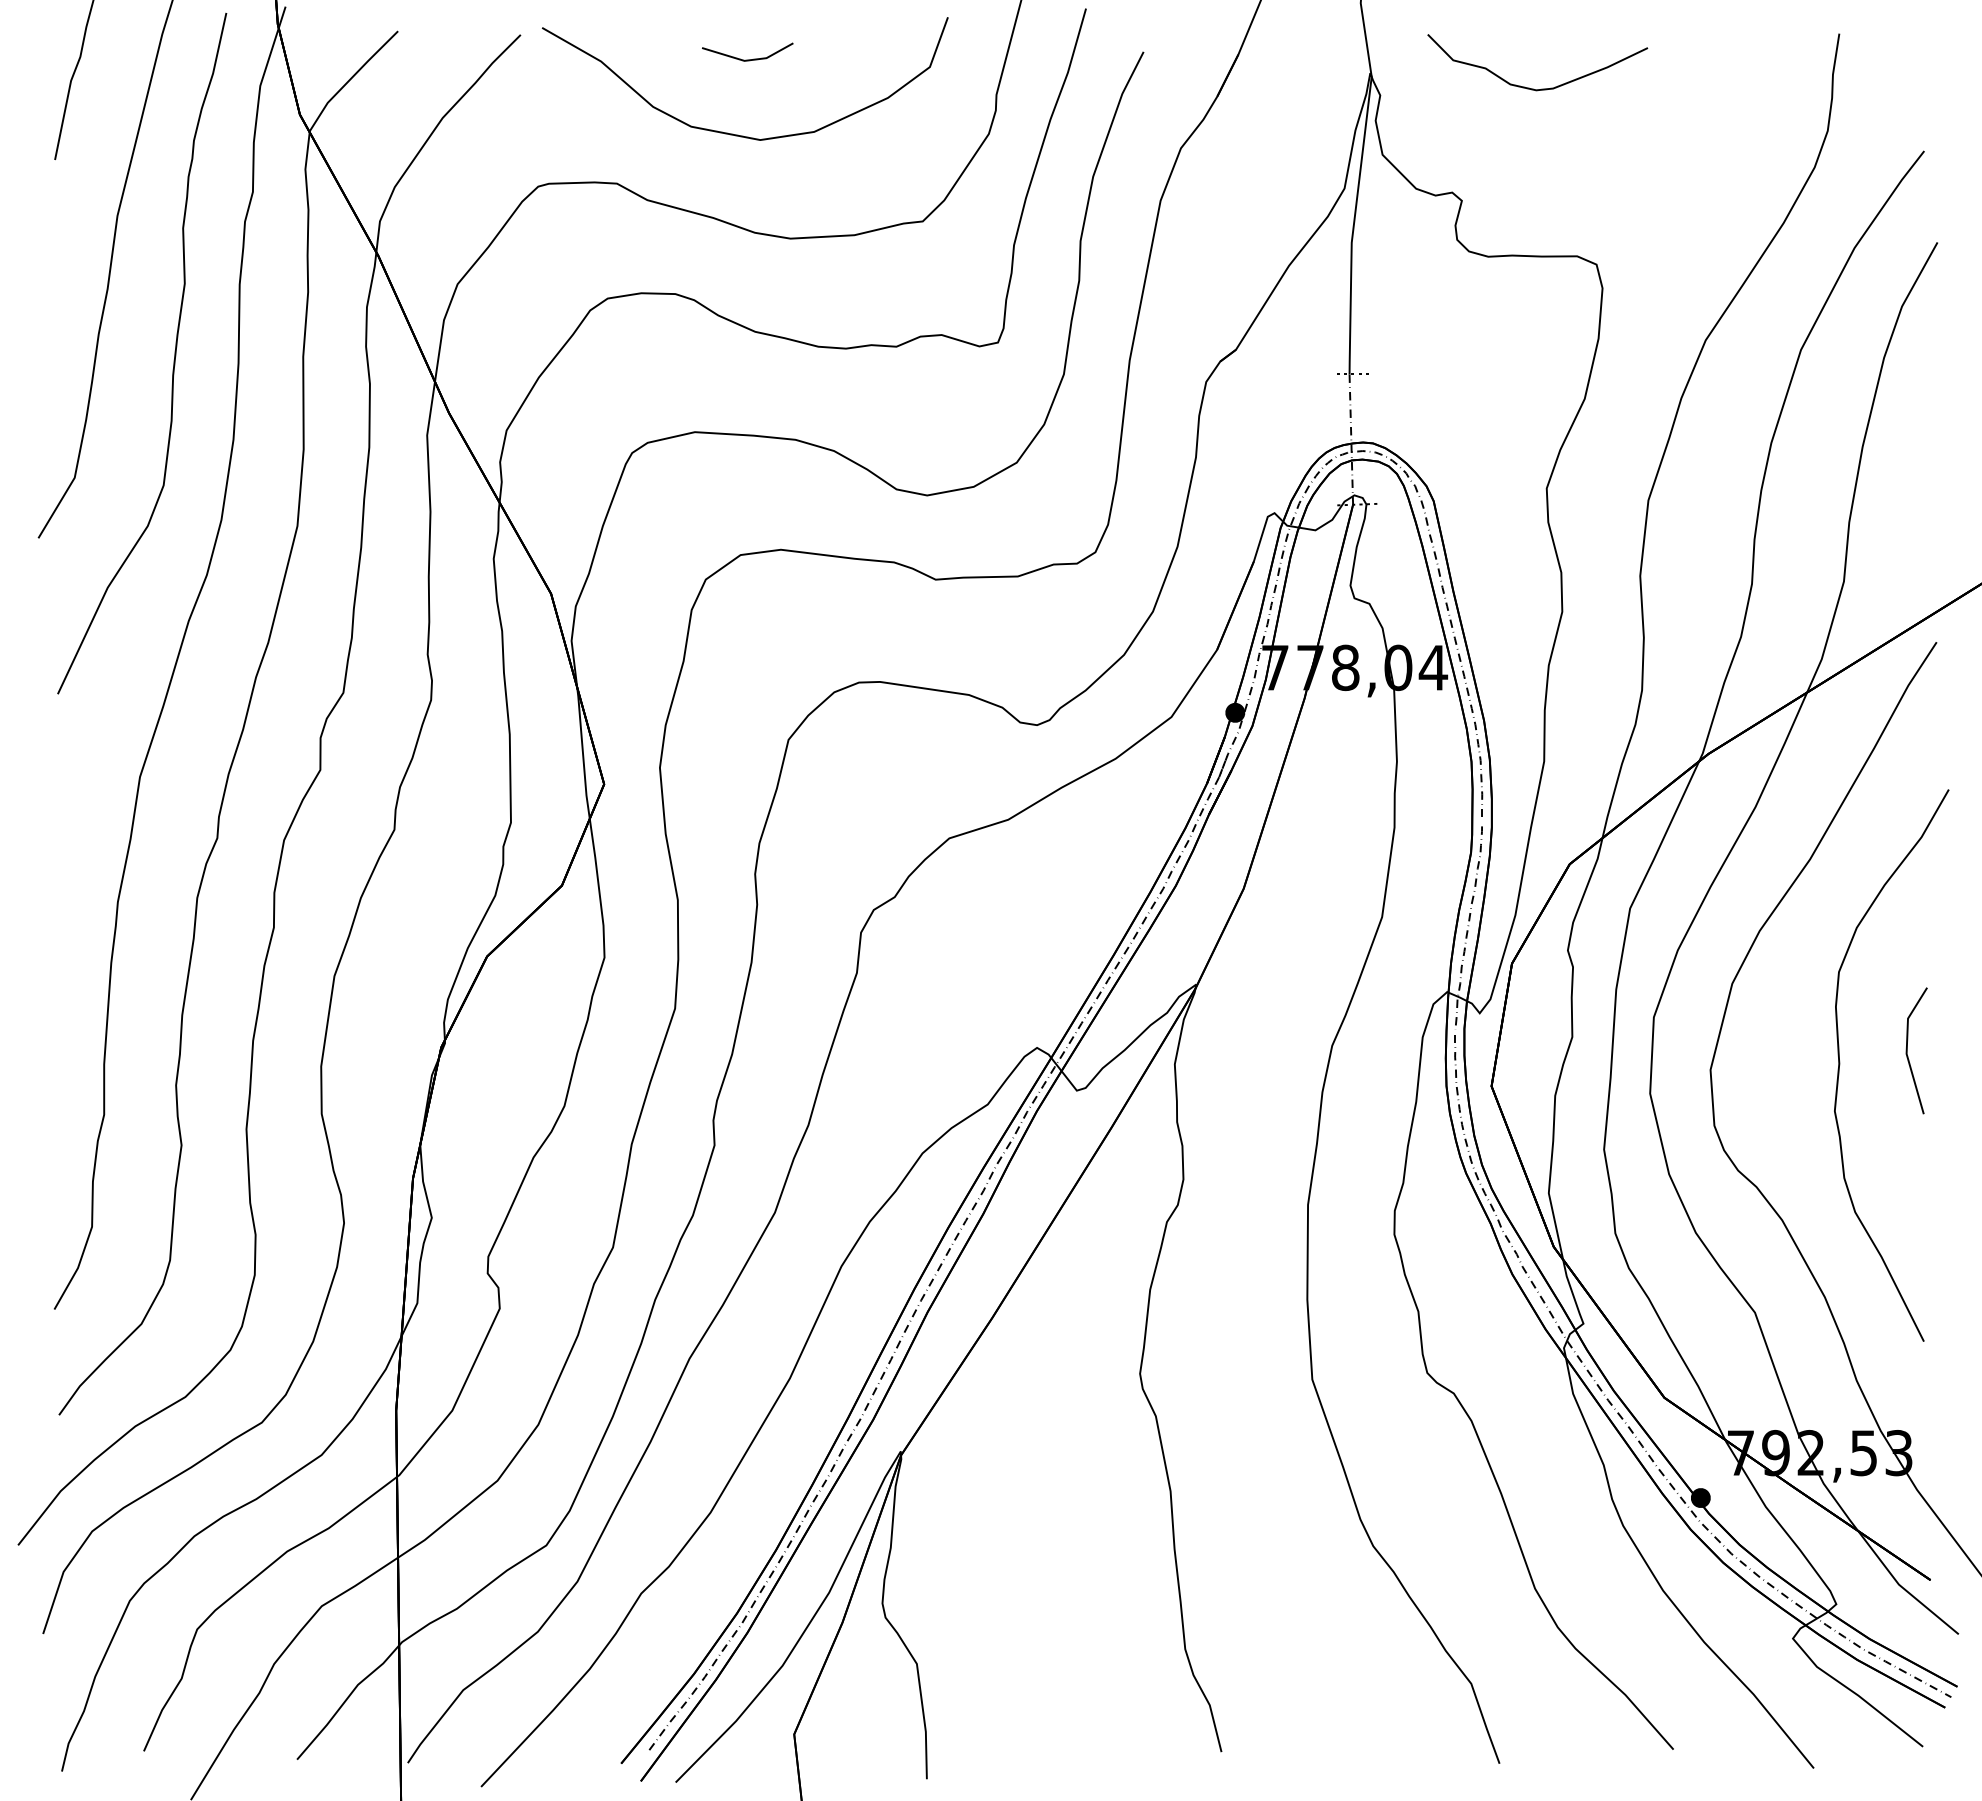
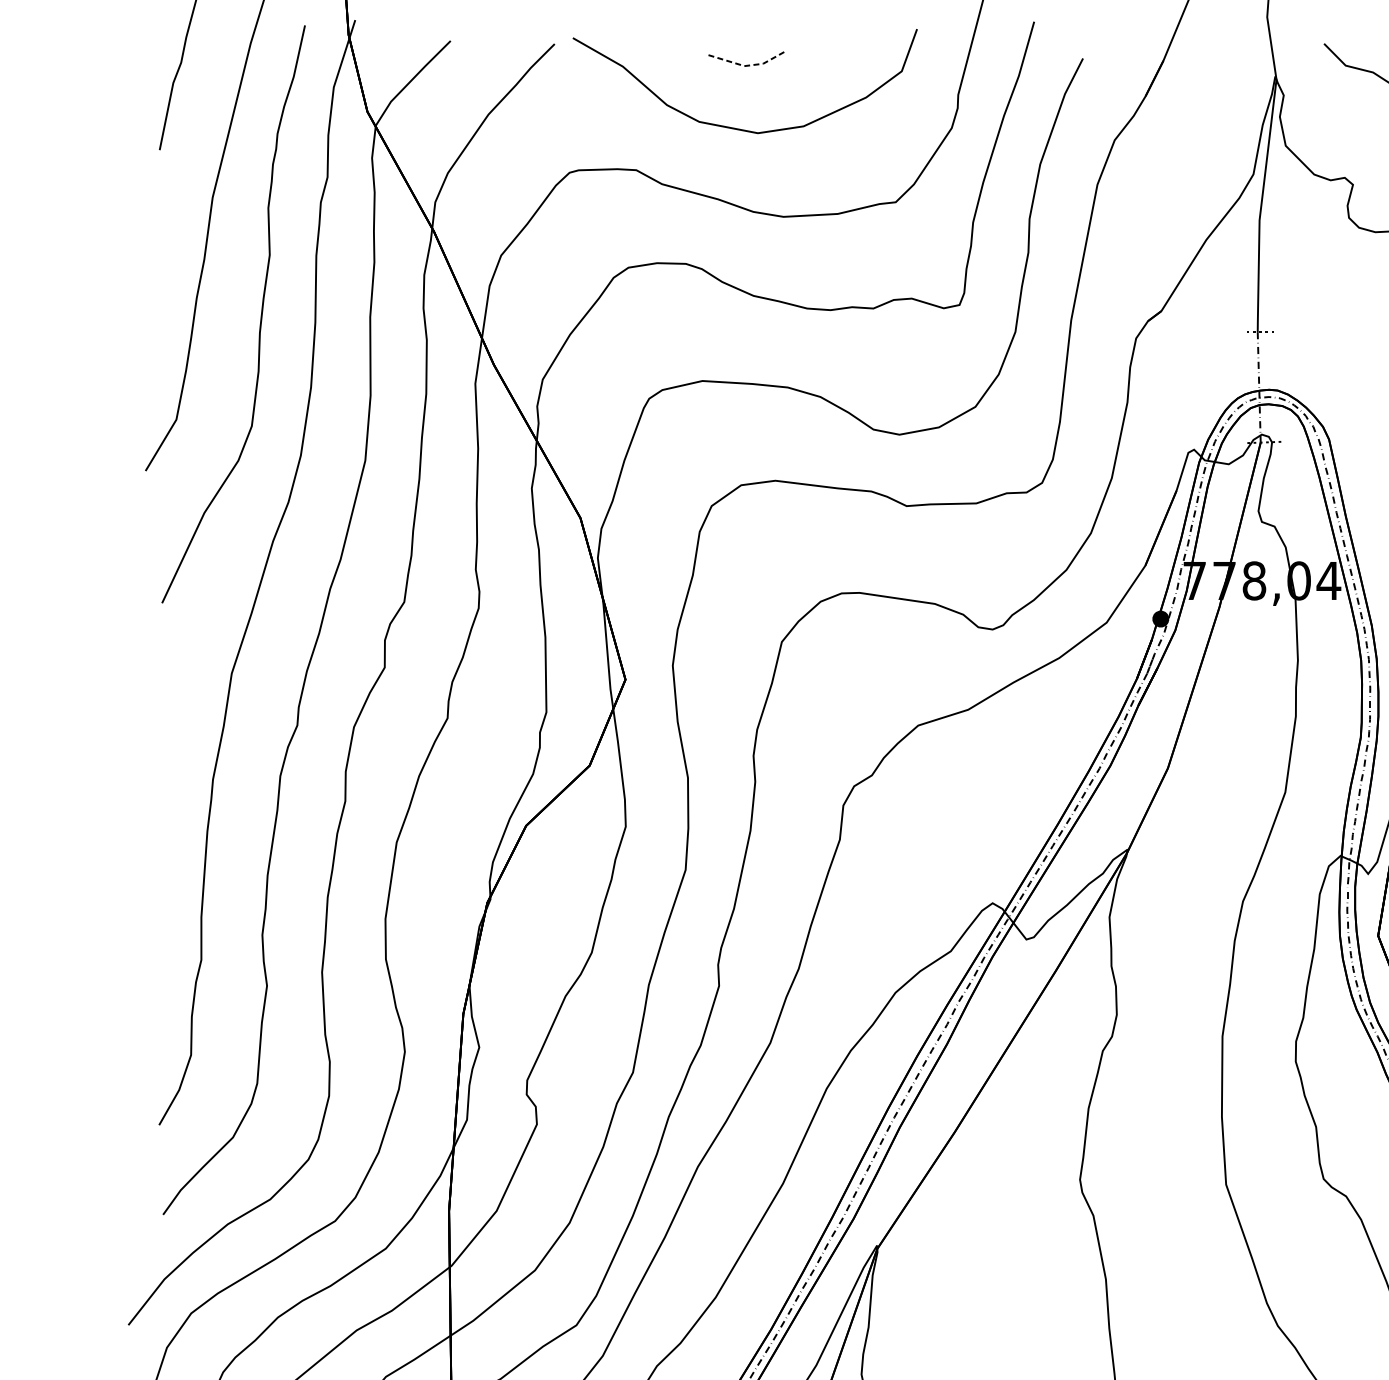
line: (749, 60) -> (748, 65), solid -> dashed

